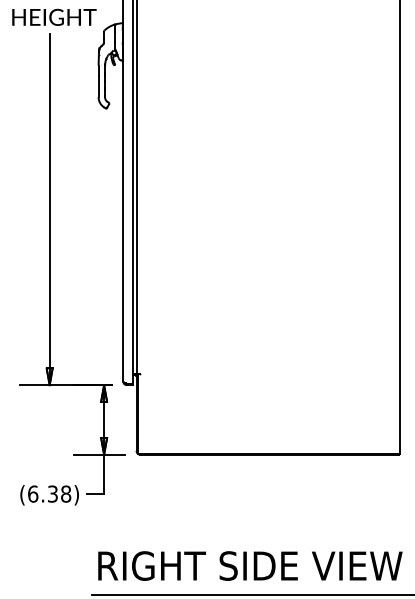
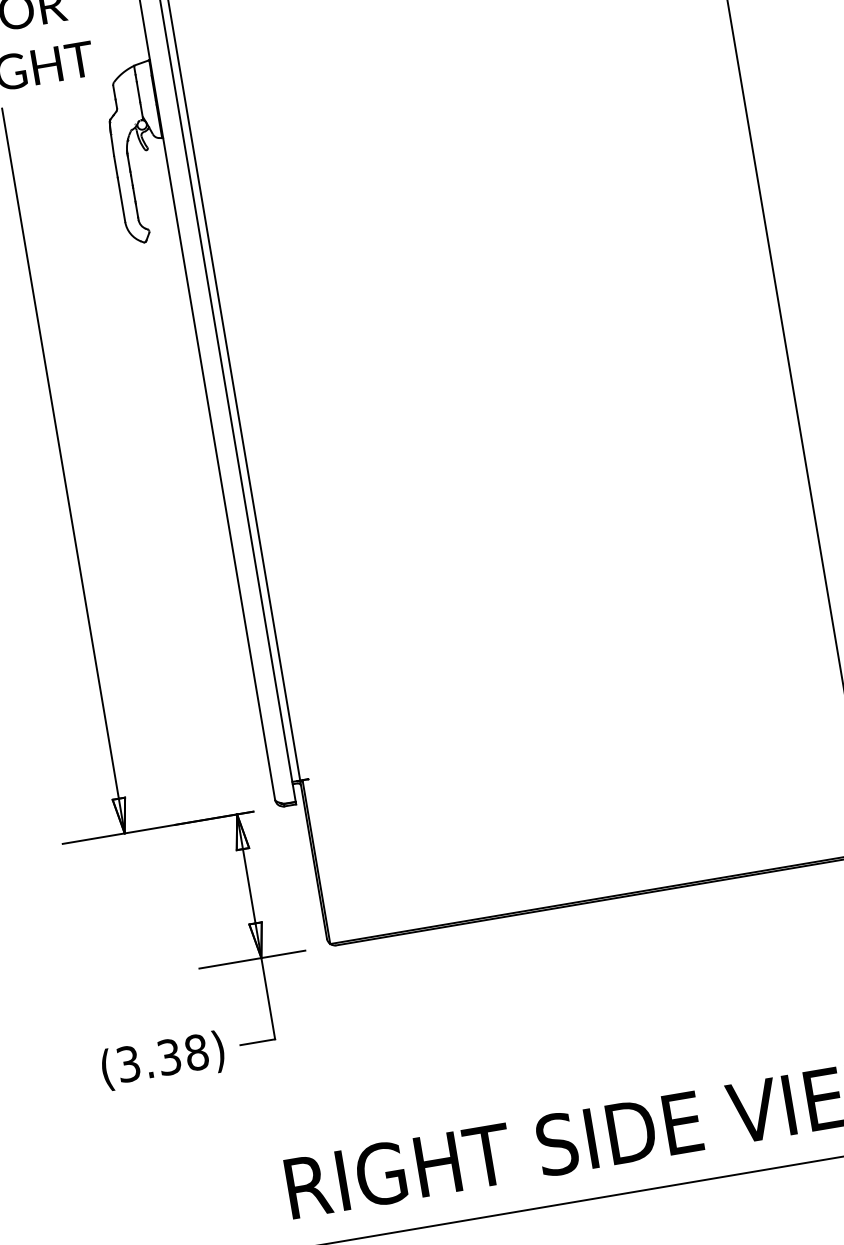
text: (33, 493) -> (129, 1062), (6.38) -> (3.38)

